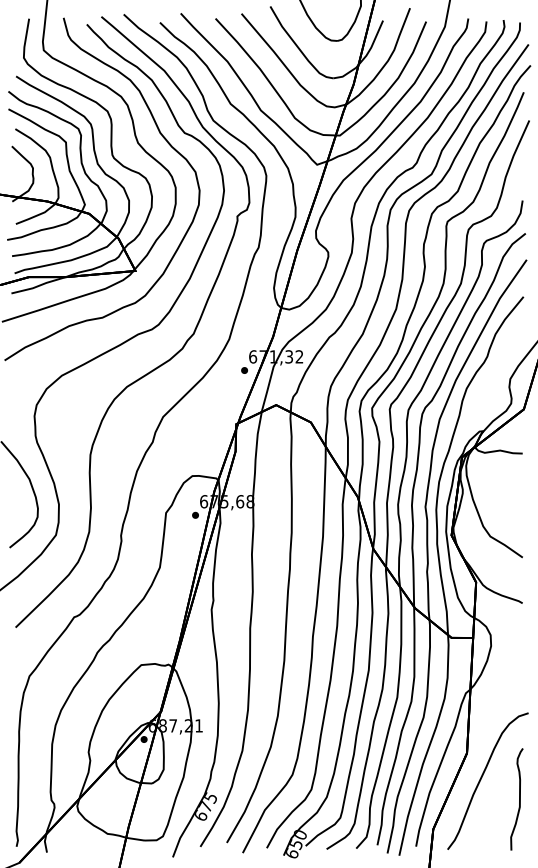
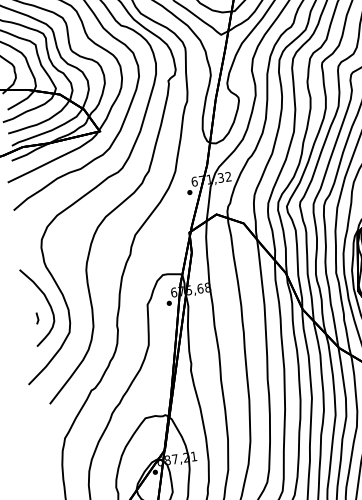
line: (15, 510) -> (37, 318), added

